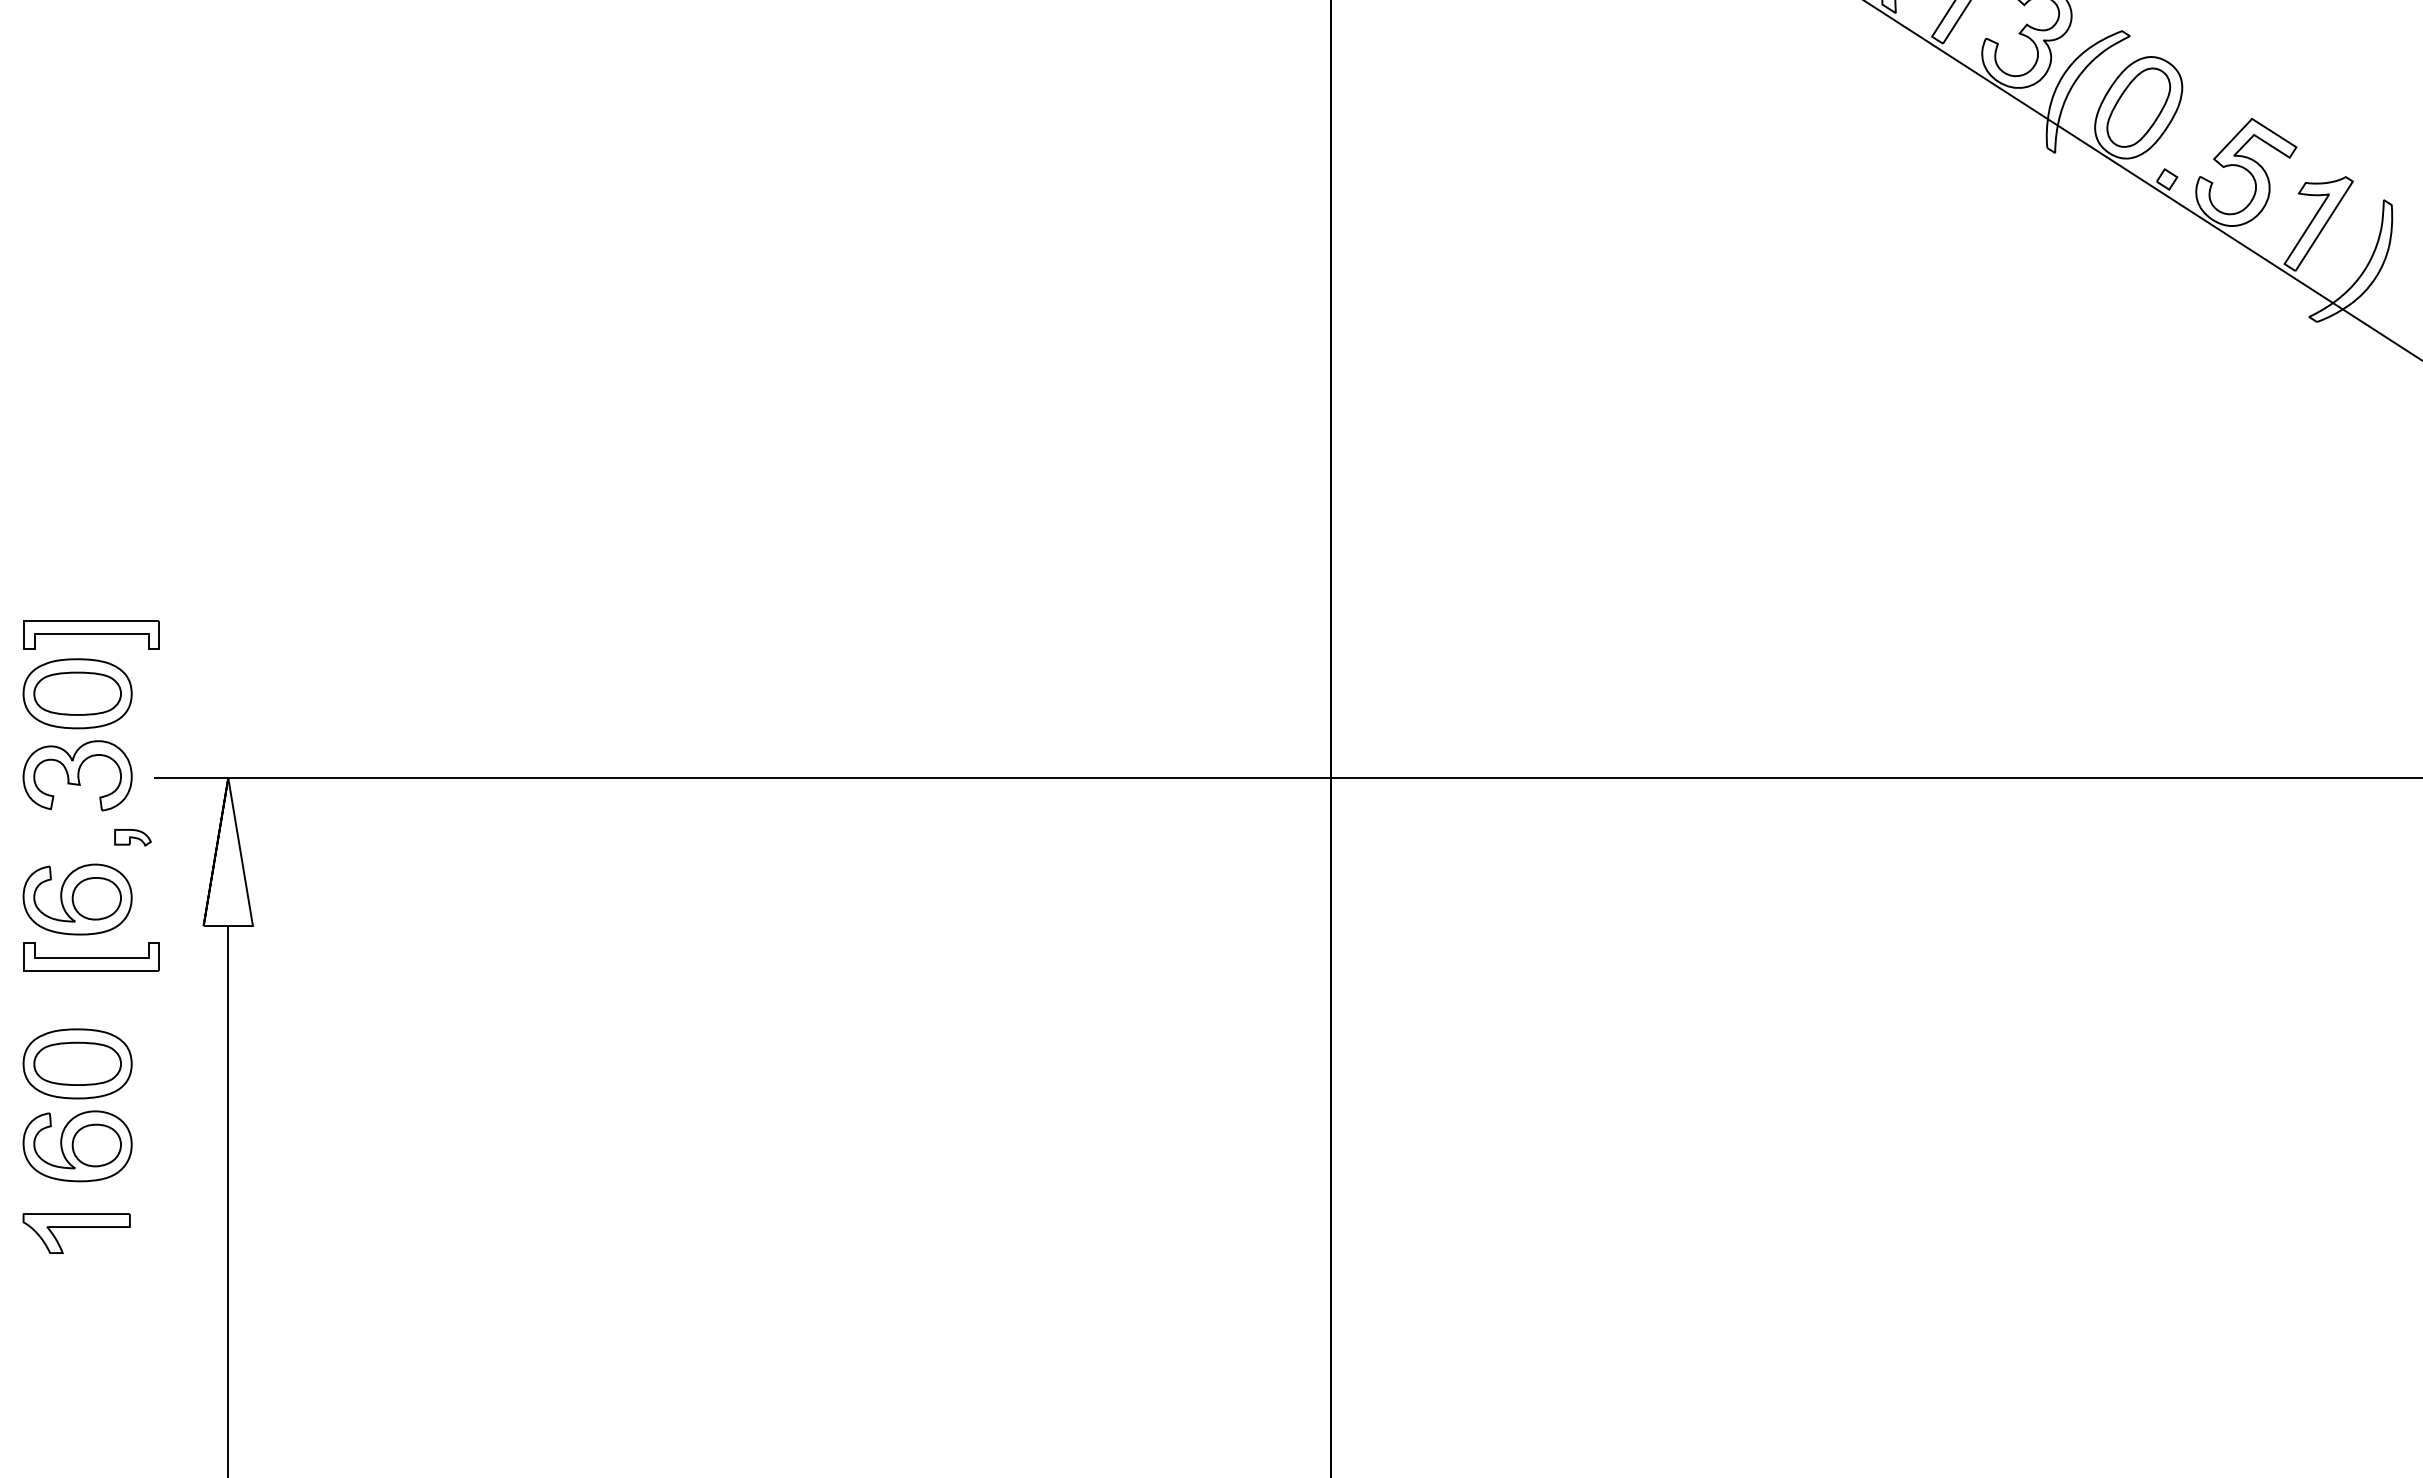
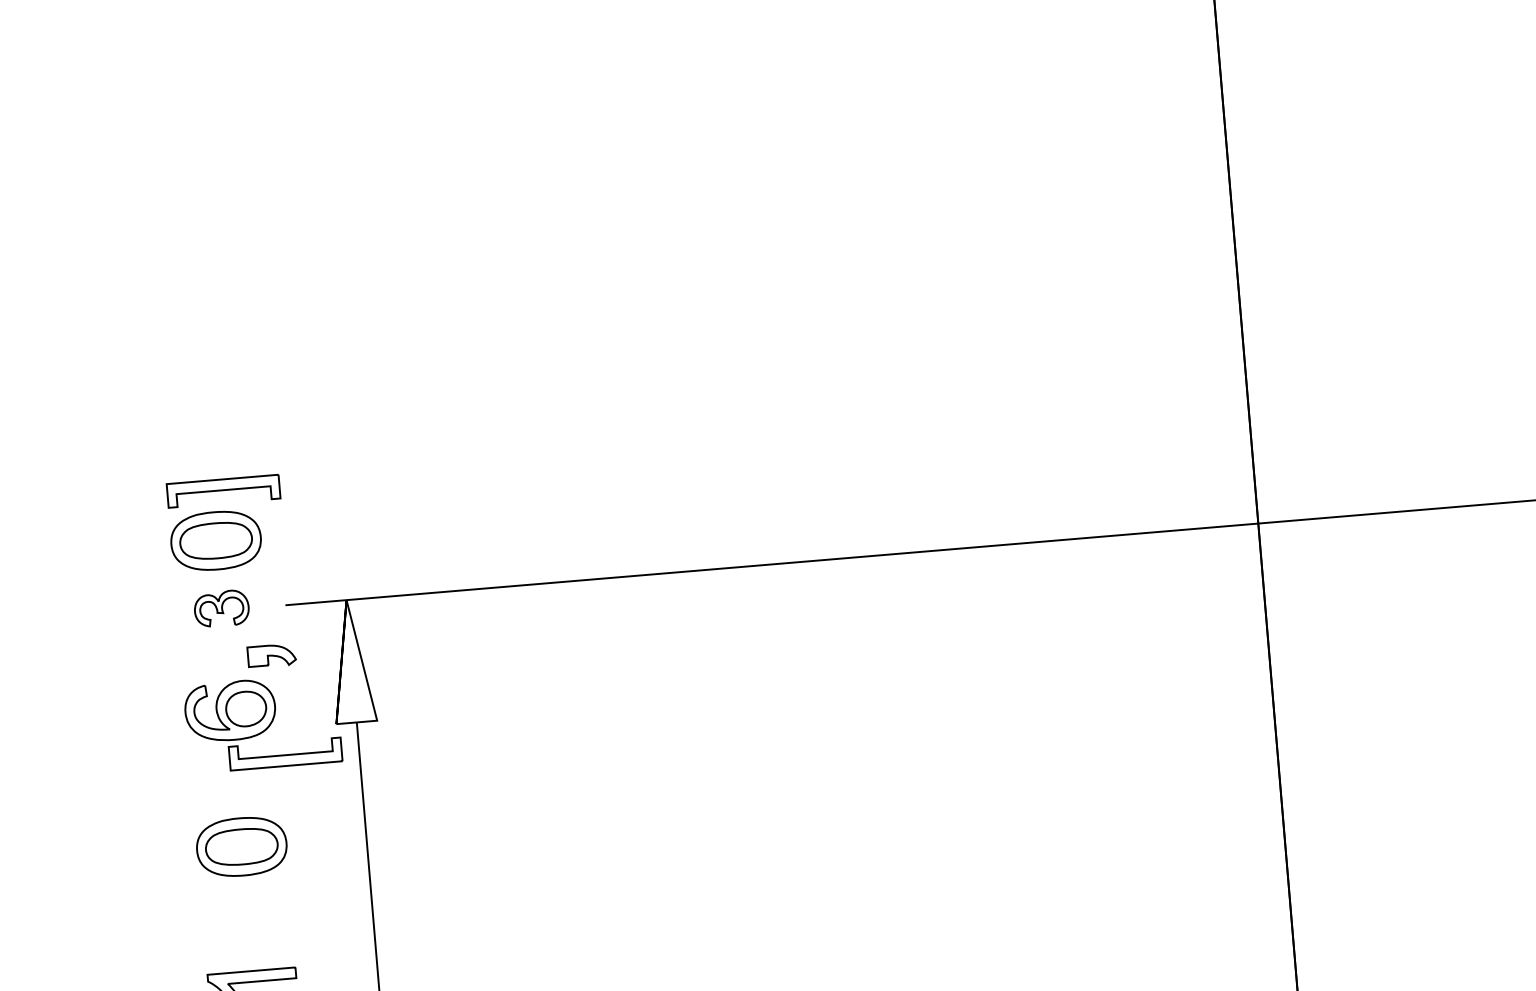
part: (77, 775) -> (221, 608), size x0.6
part: (132, 837) -> (271, 655), size x1.6
part: (91, 956) -> (285, 753), moved
part: (77, 1146) -> (247, 915), removed

